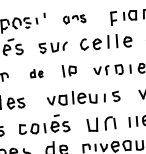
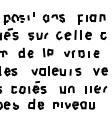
part: (74, 19) -> (53, 18), size x1.43
part: (35, 72) -> (25, 52), size x1.67
part: (100, 123) -> (66, 89), size x0.71

